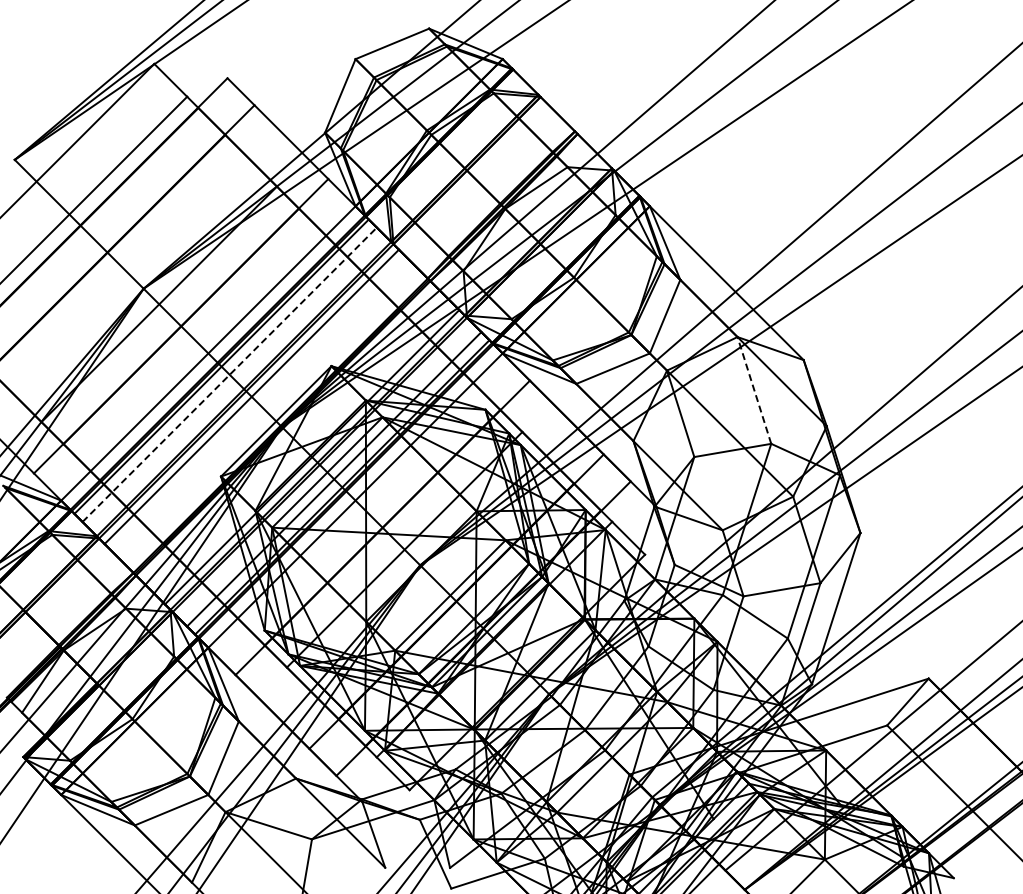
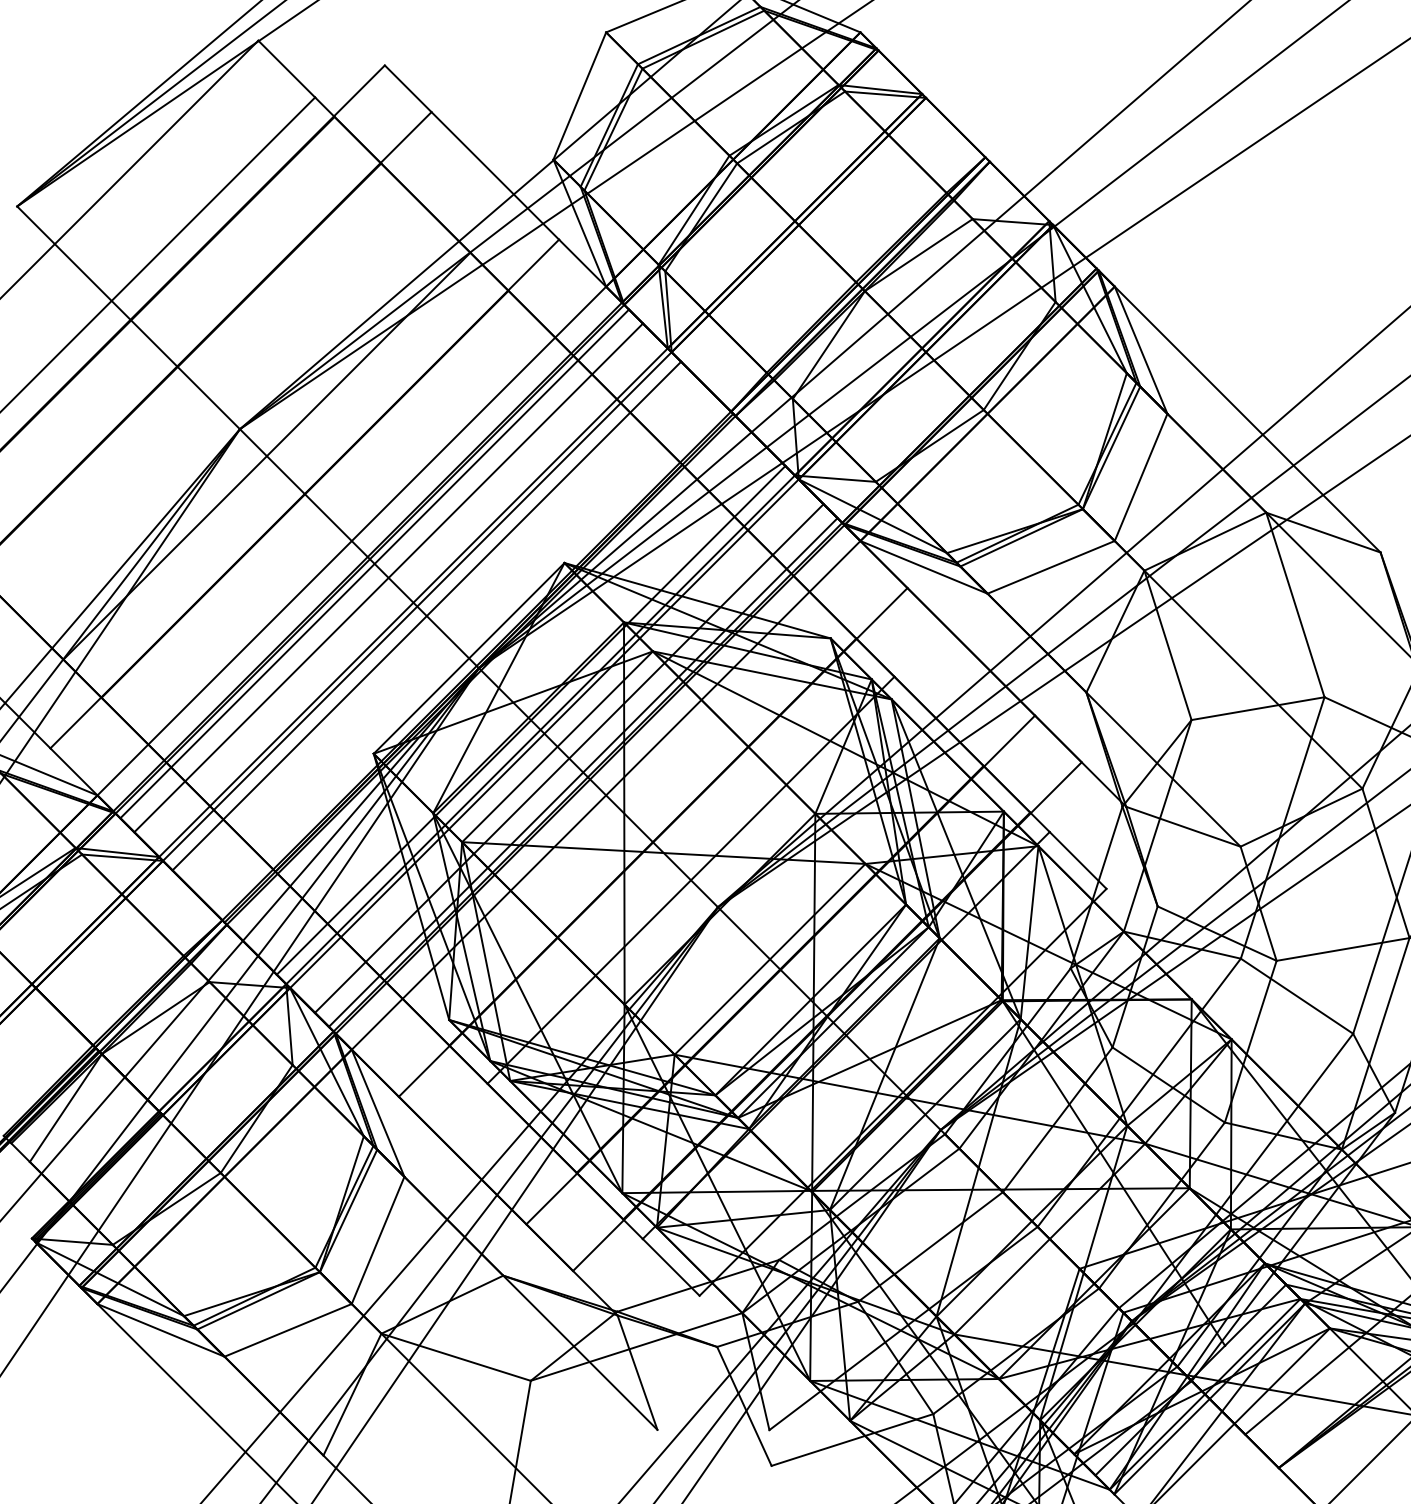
line: (230, 374) -> (389, 577), dashed -> solid
line: (754, 390) -> (1295, 605), dashed -> solid

